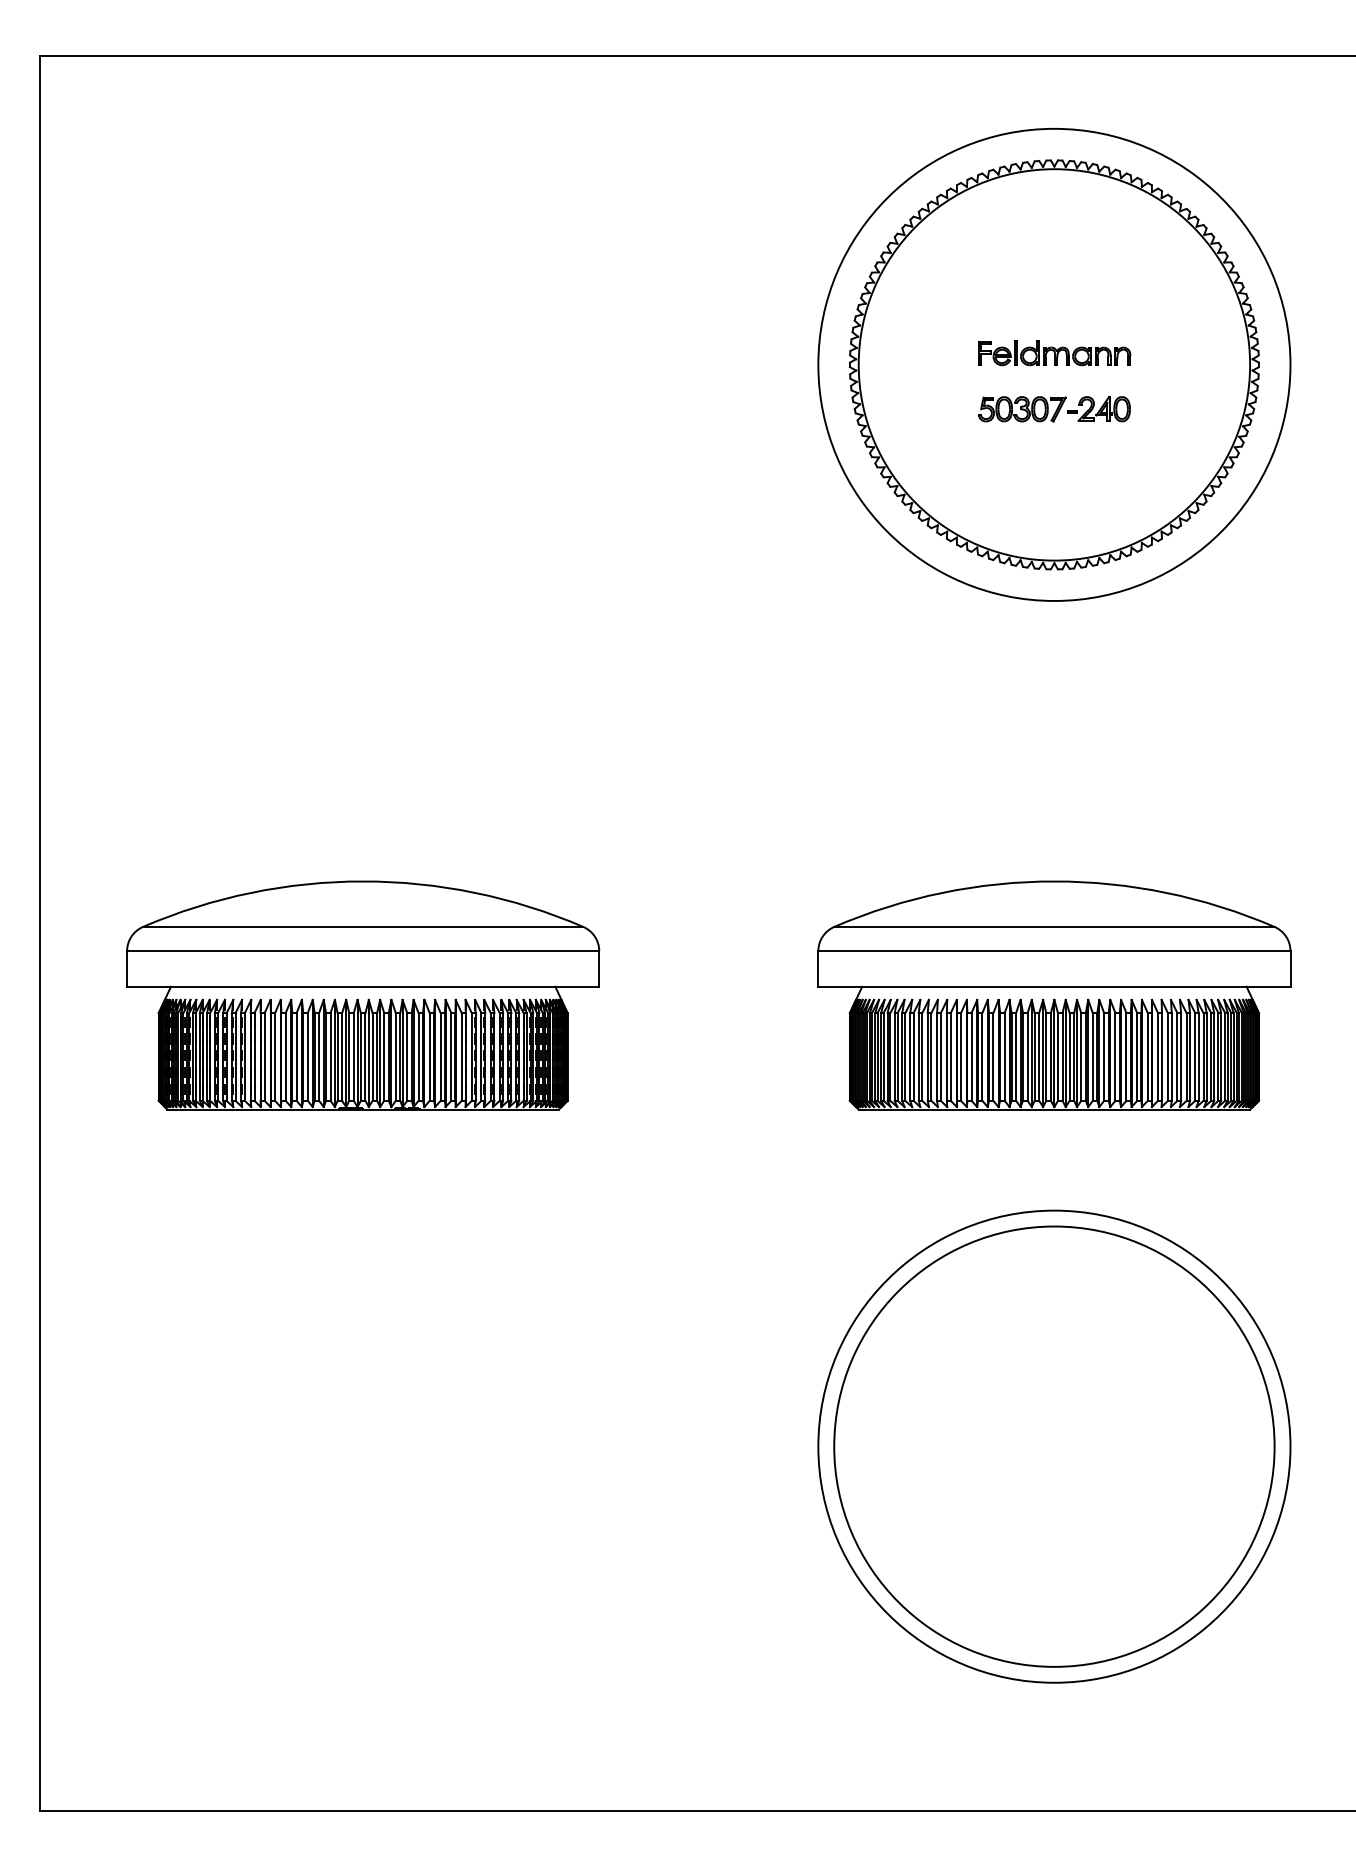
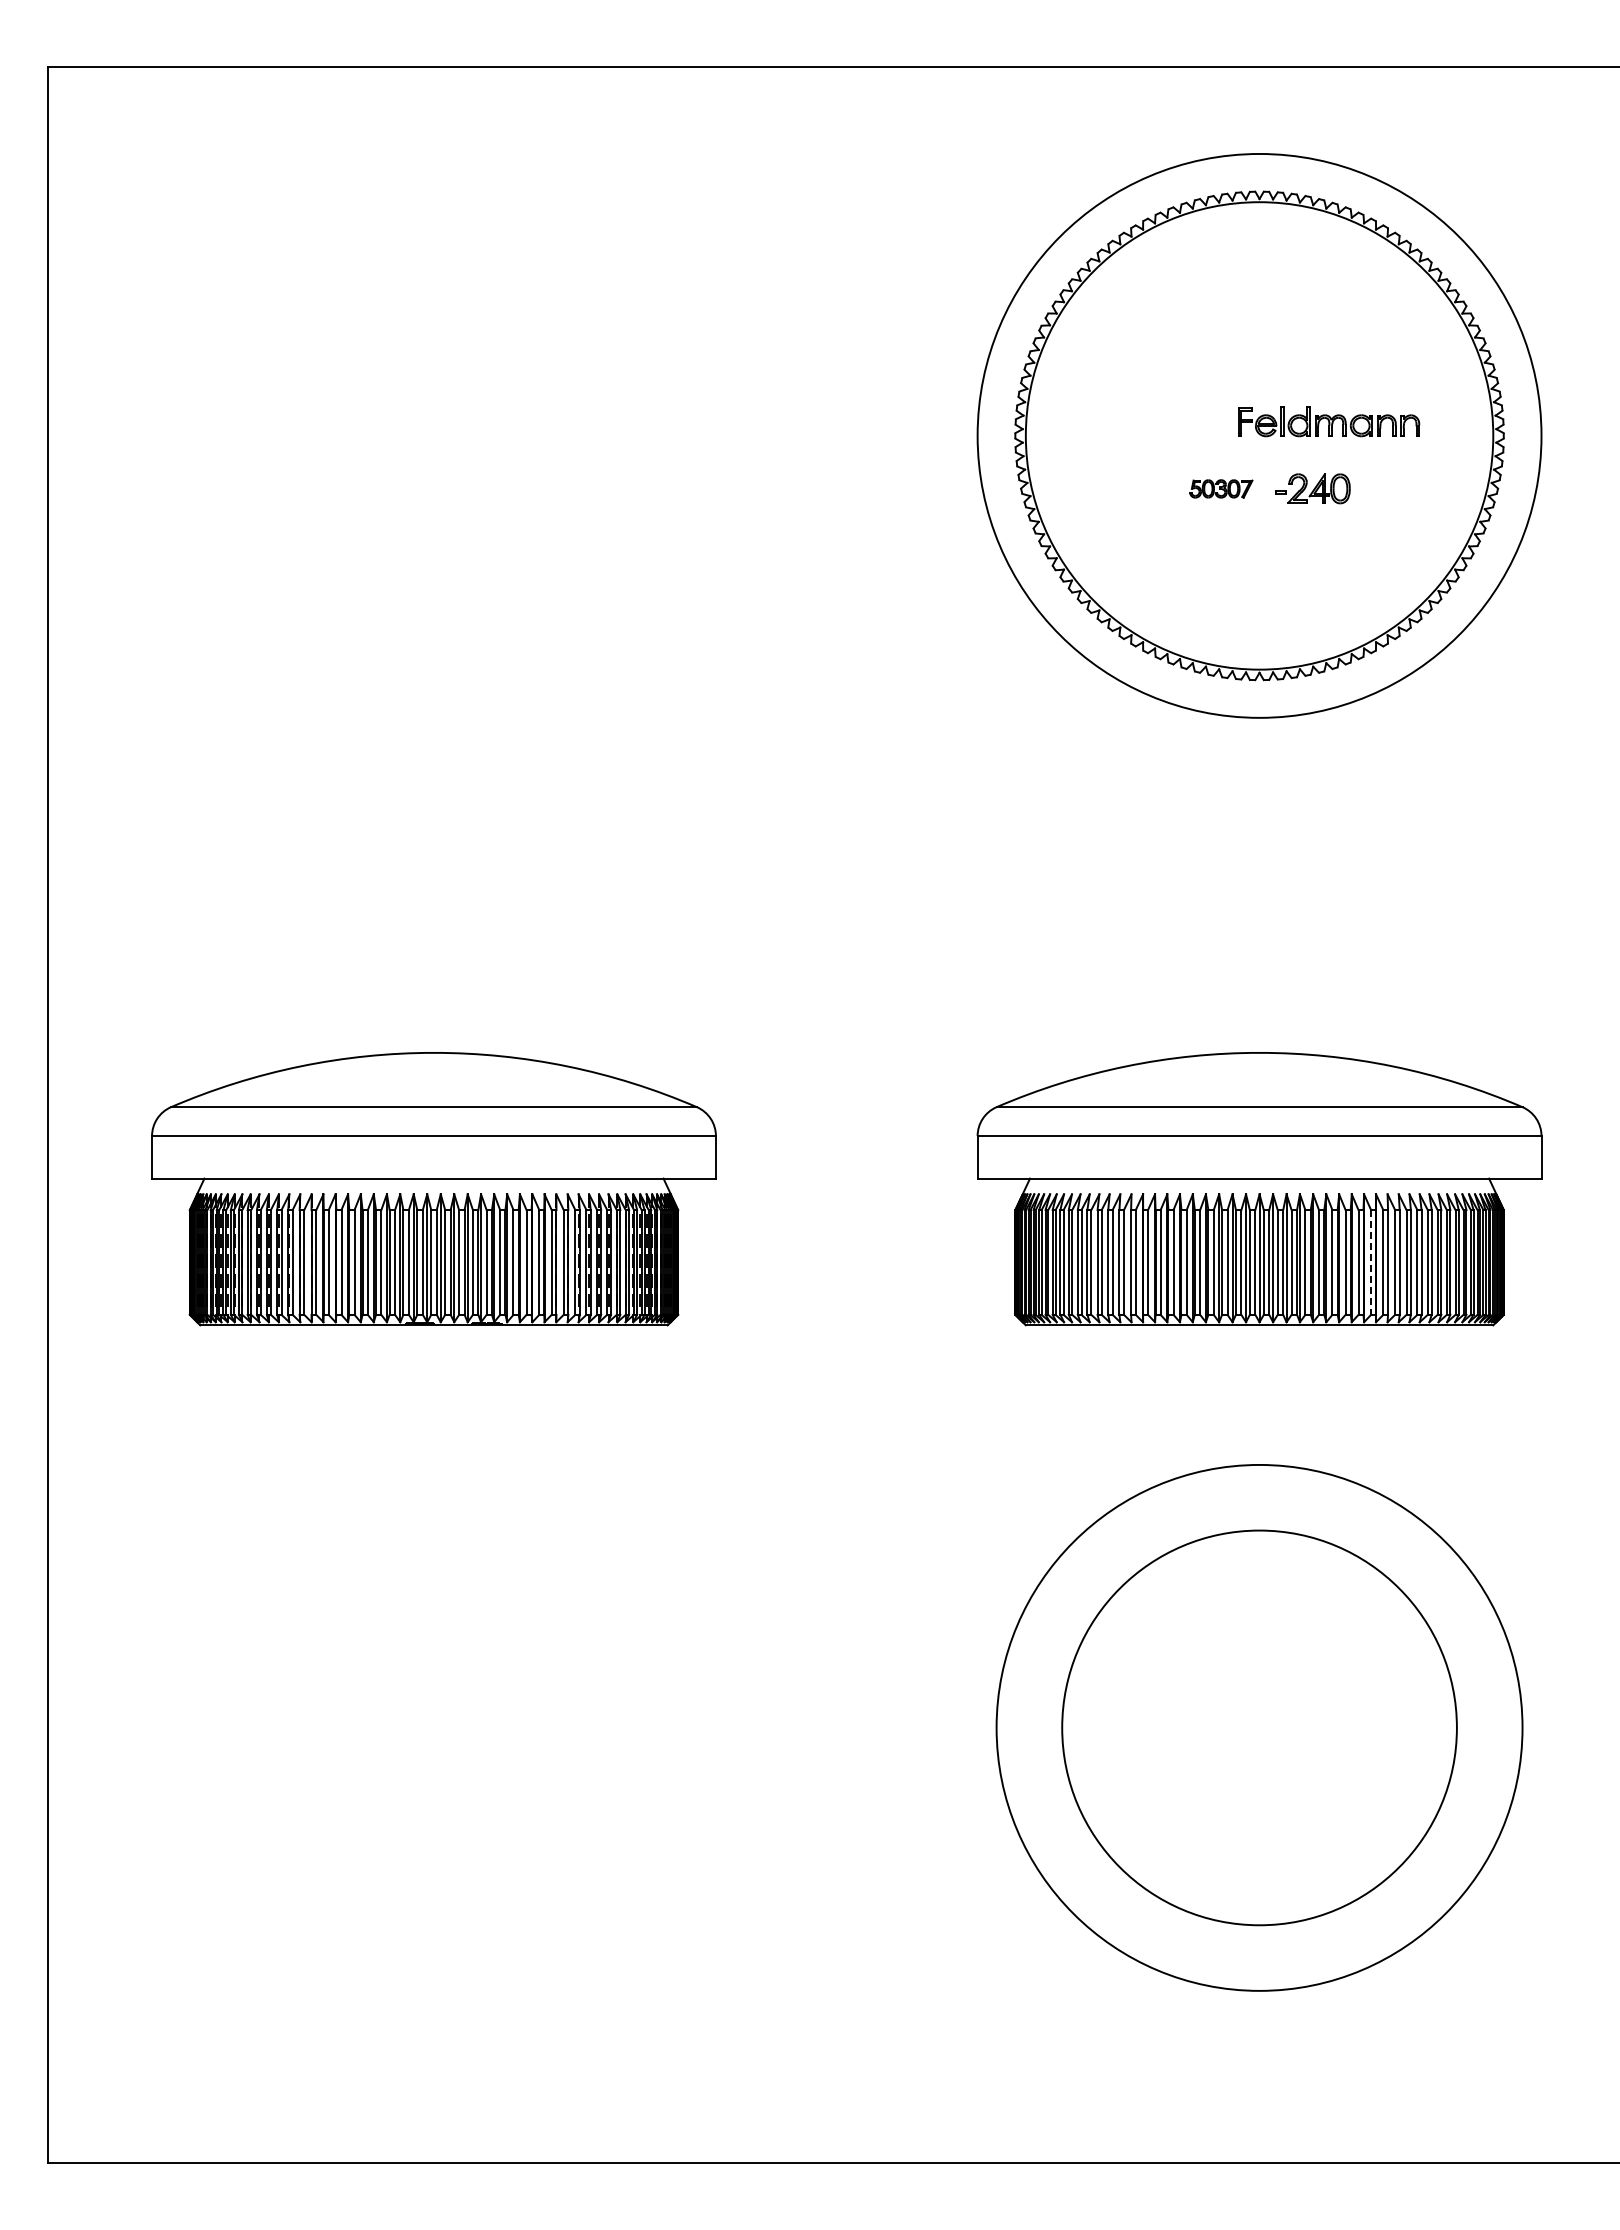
part: (1055, 352) -> (1329, 421), moved
part: (1022, 408) -> (1221, 488), size x0.6
line: (1148, 1057) -> (1371, 1262), solid -> dashed
circle: (1054, 1446) -> (1259, 1727), size x0.7

